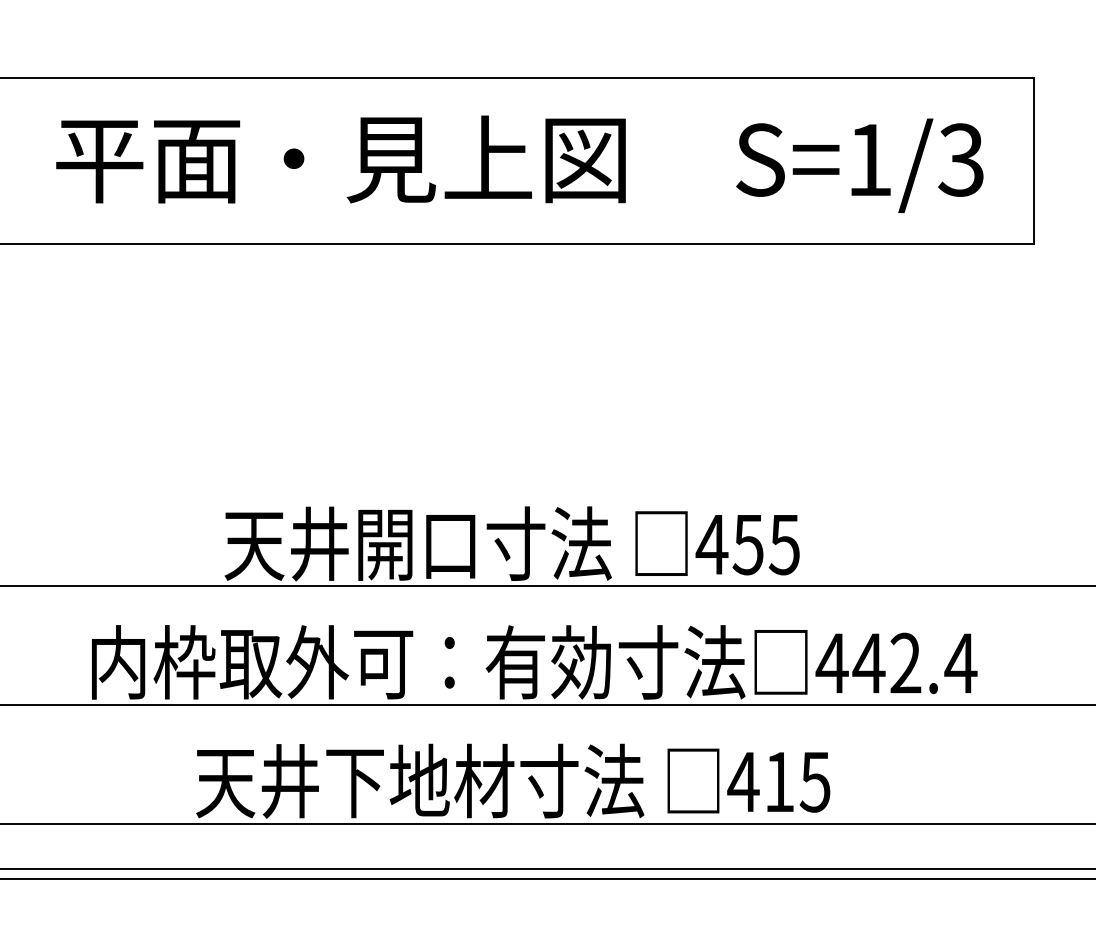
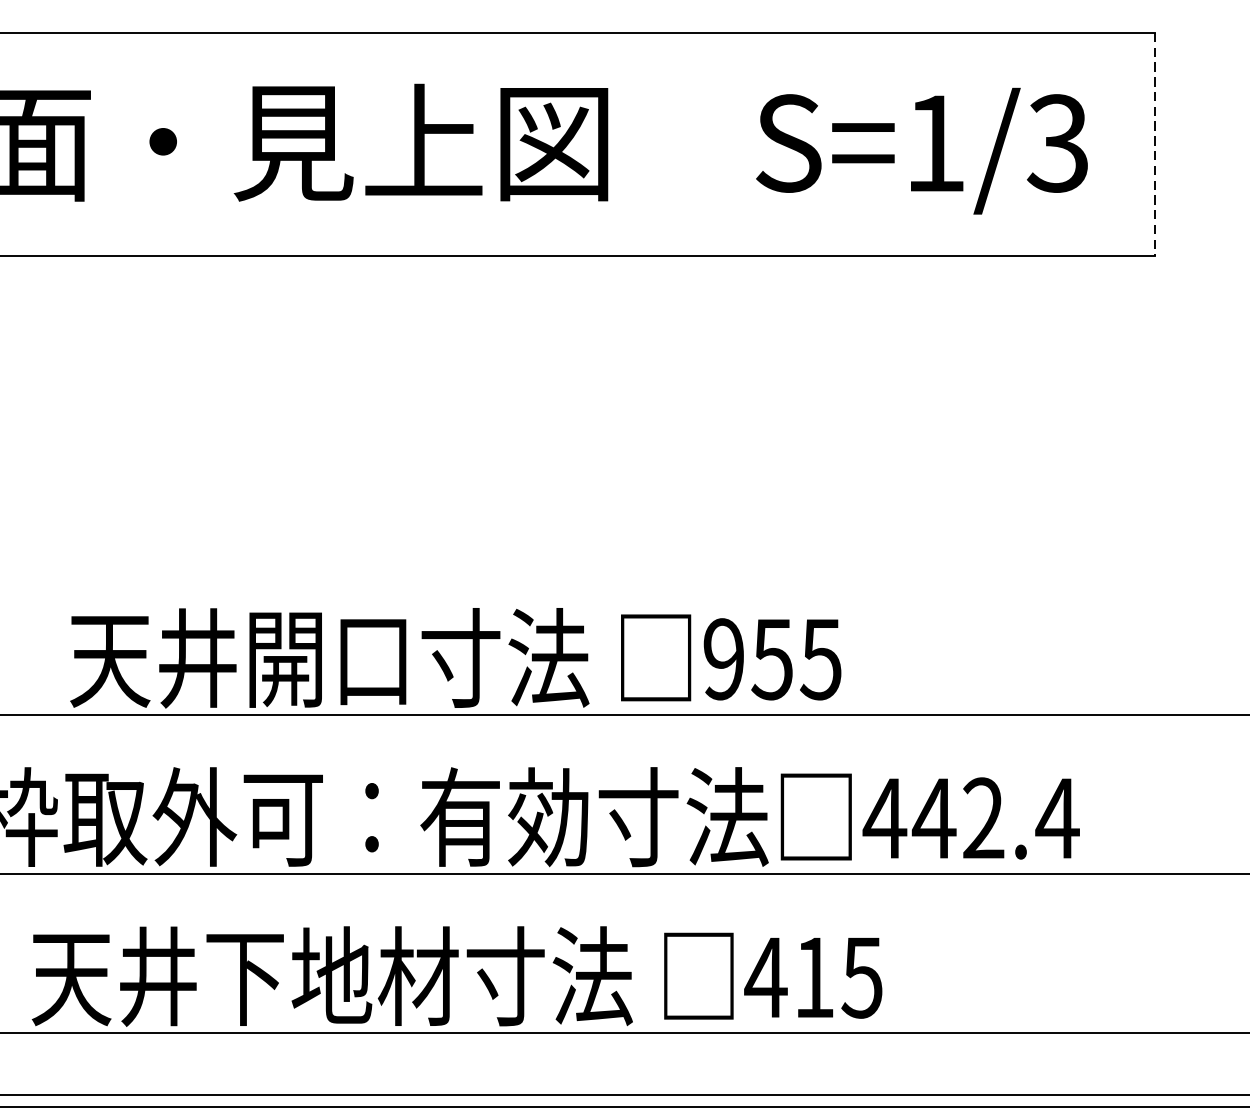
line: (1033, 161) -> (1154, 145), solid -> dashed
text: (711, 544) -> (723, 659), 455 -> 955

